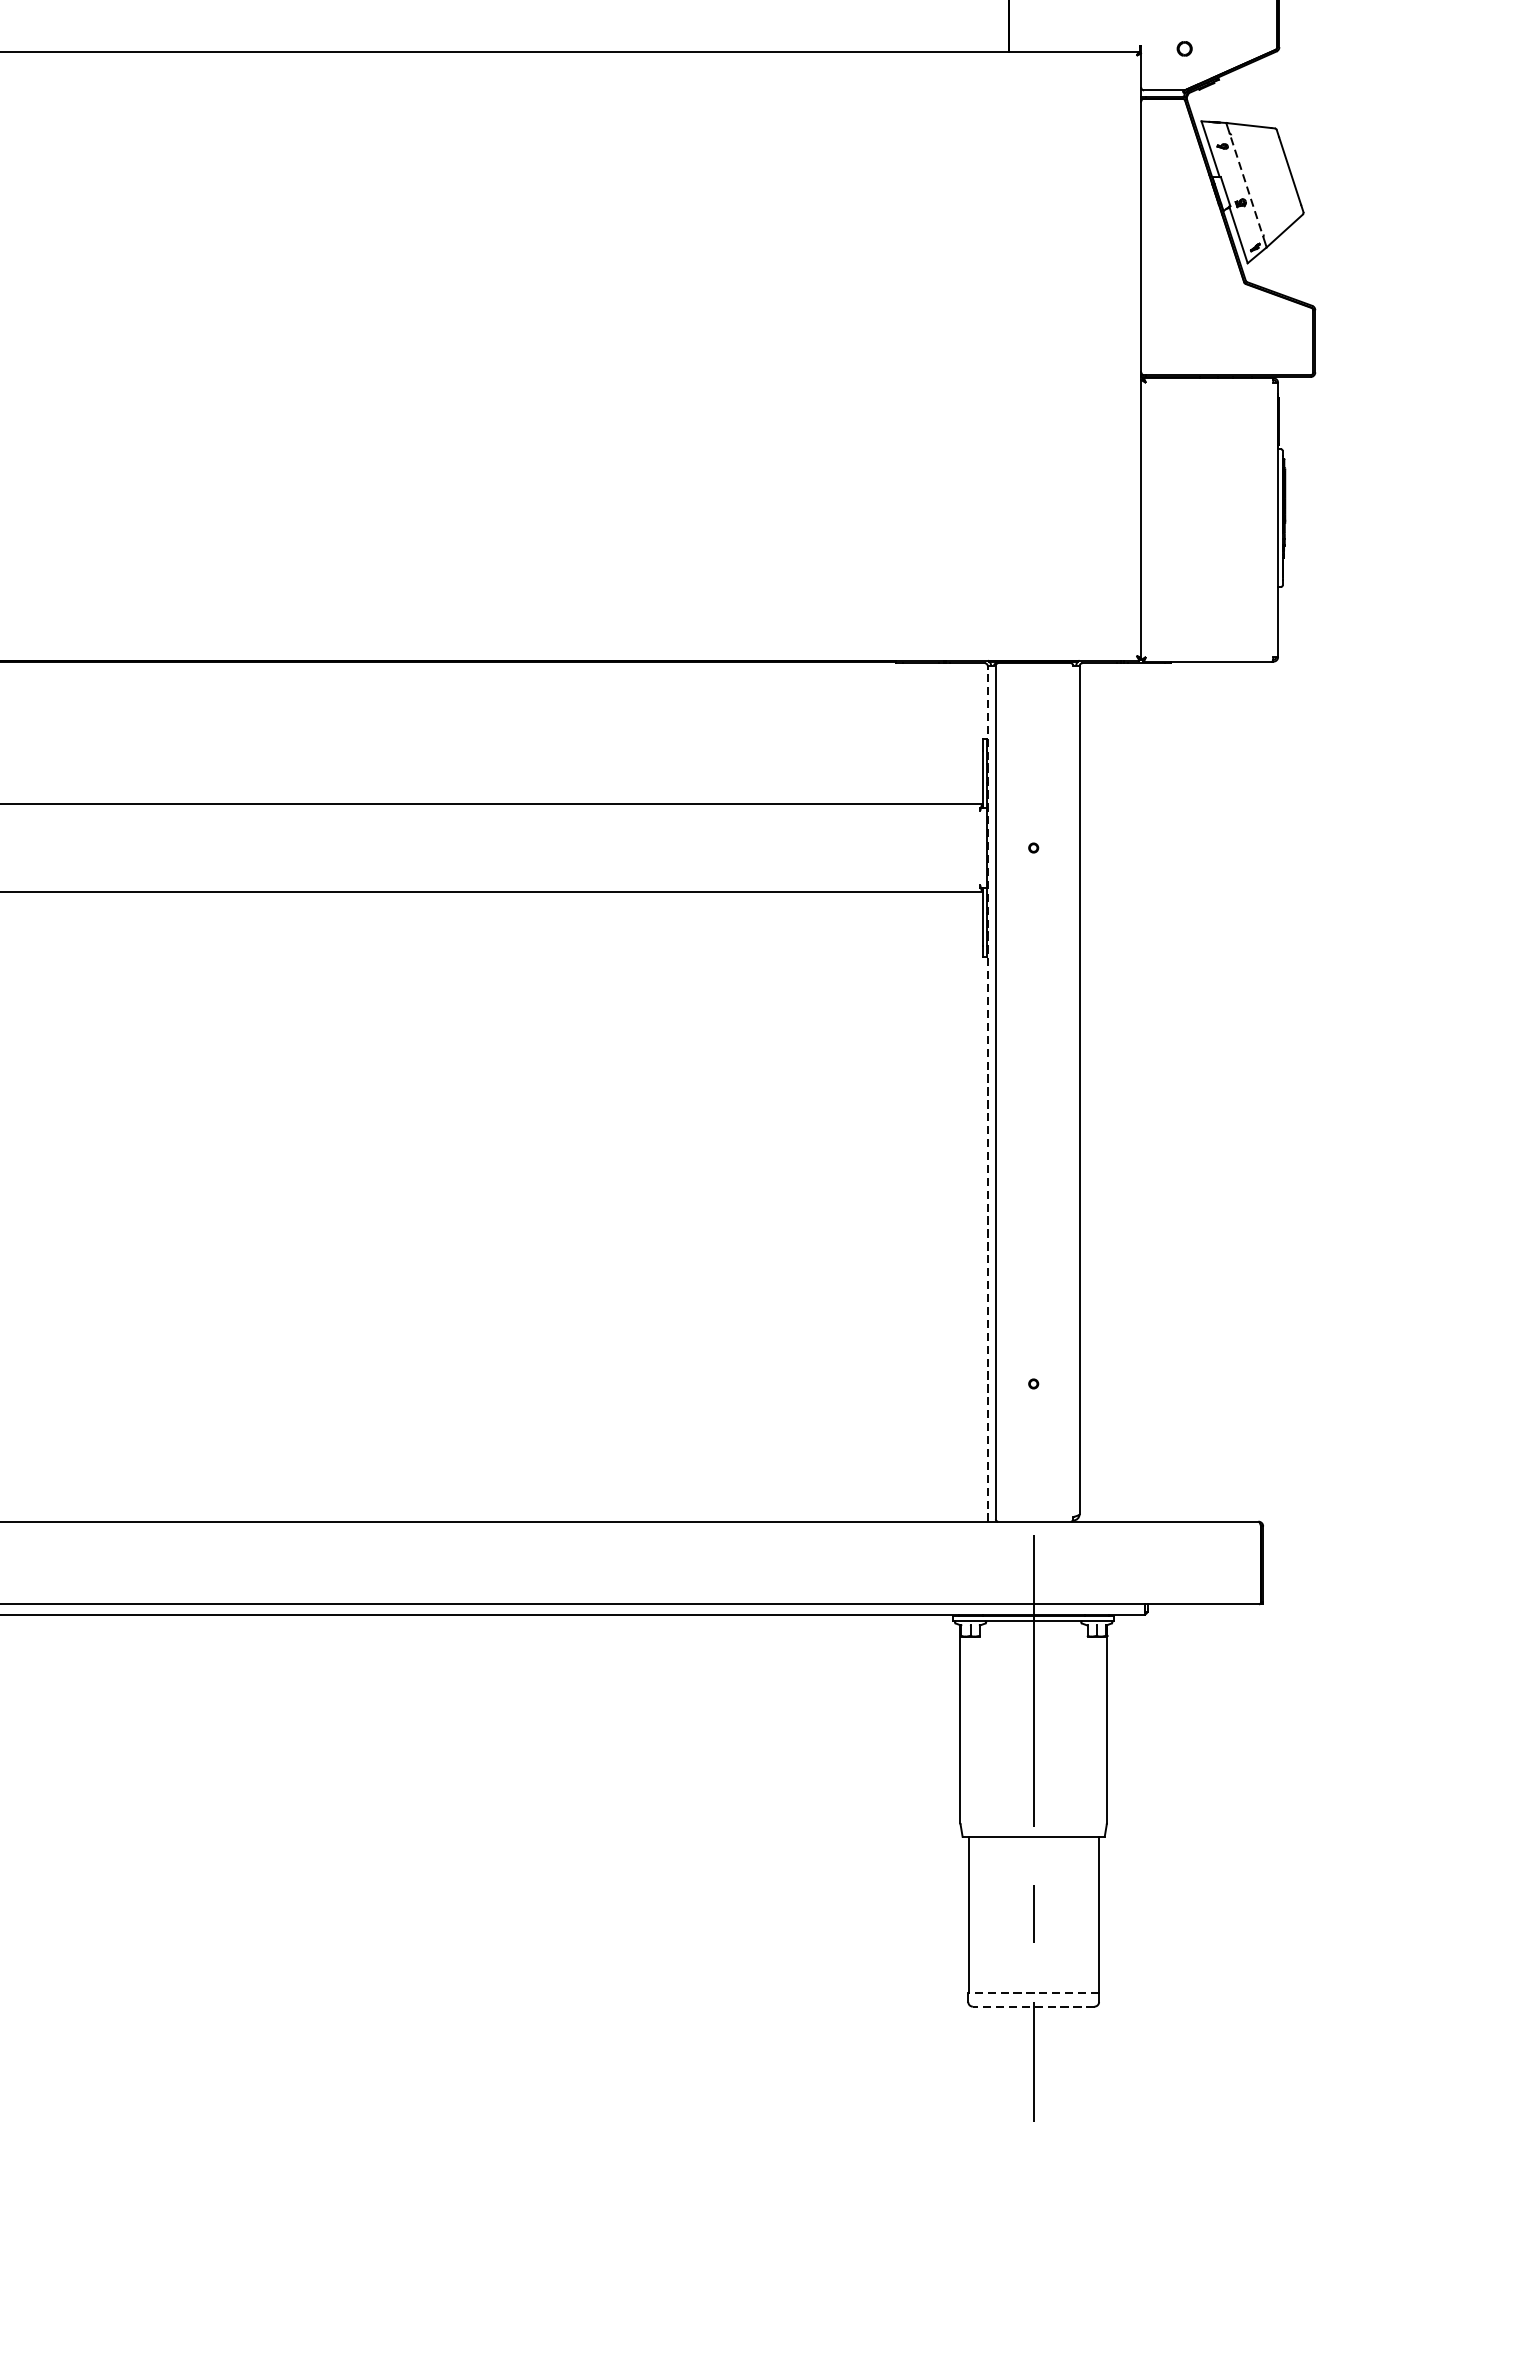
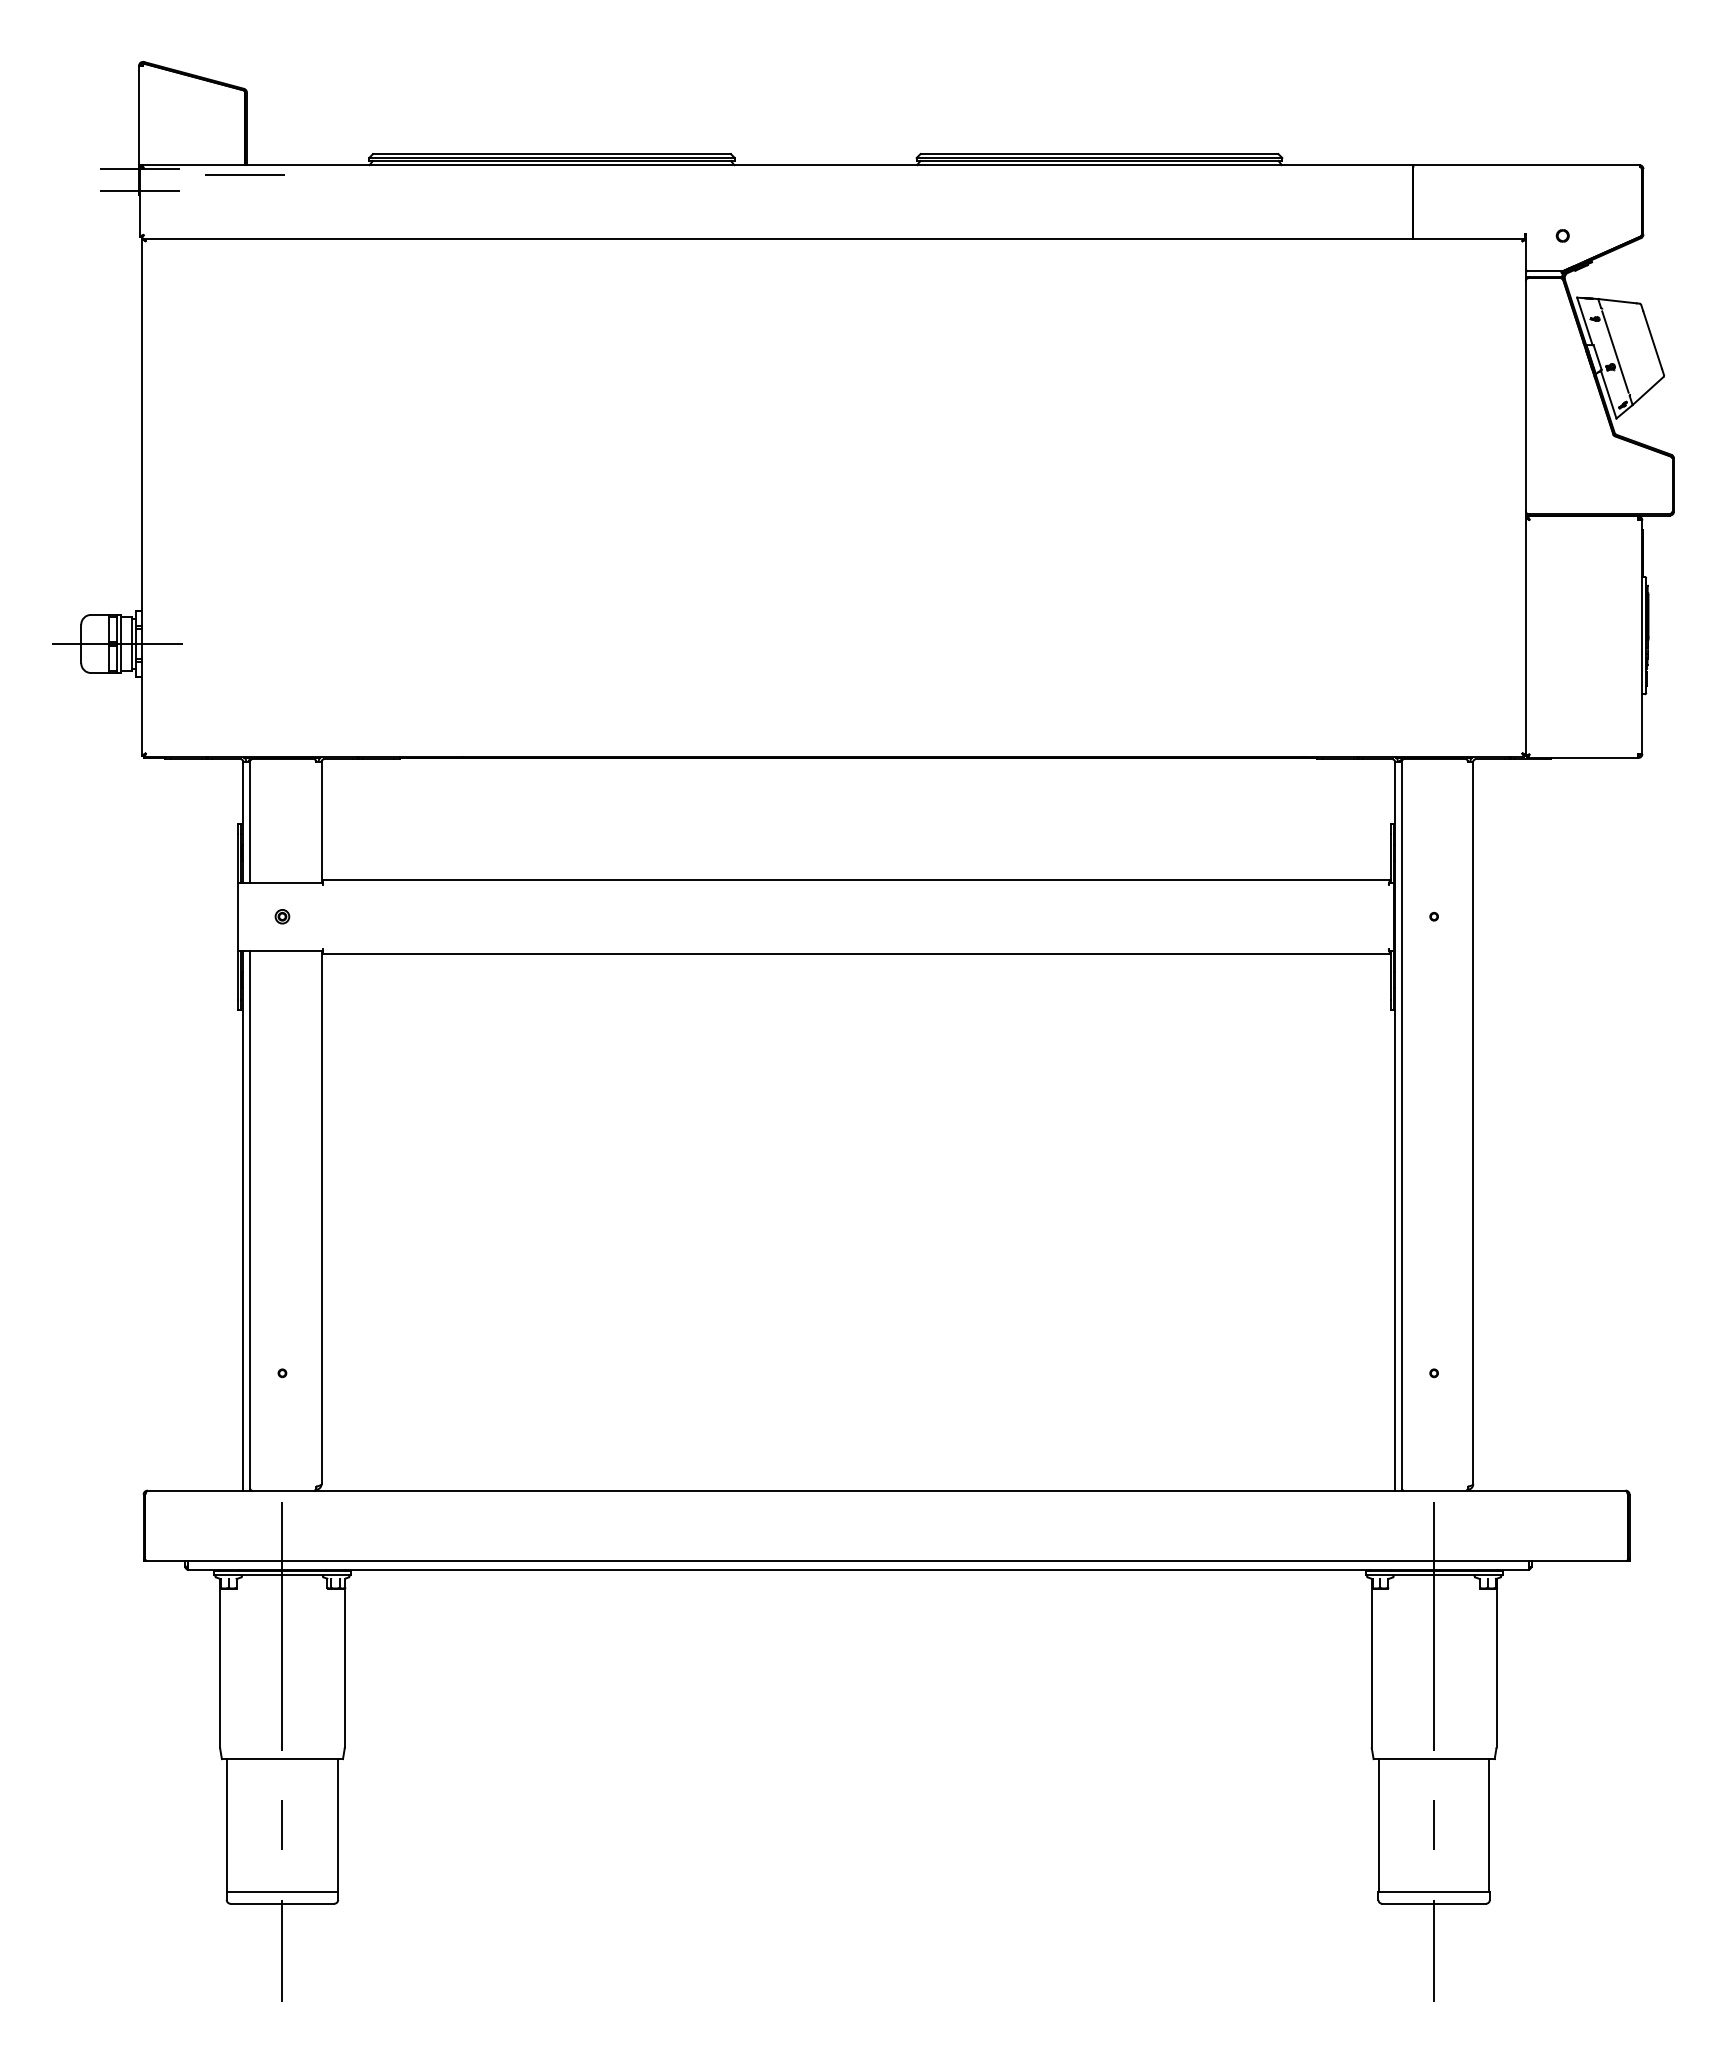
line: (1246, 185) -> (1615, 352), dashed -> solid
line: (988, 1093) -> (1395, 1125), dashed -> solid
line: (1034, 1993) -> (1434, 1892), dashed -> solid
line: (1034, 2006) -> (1434, 1903), dashed -> solid

